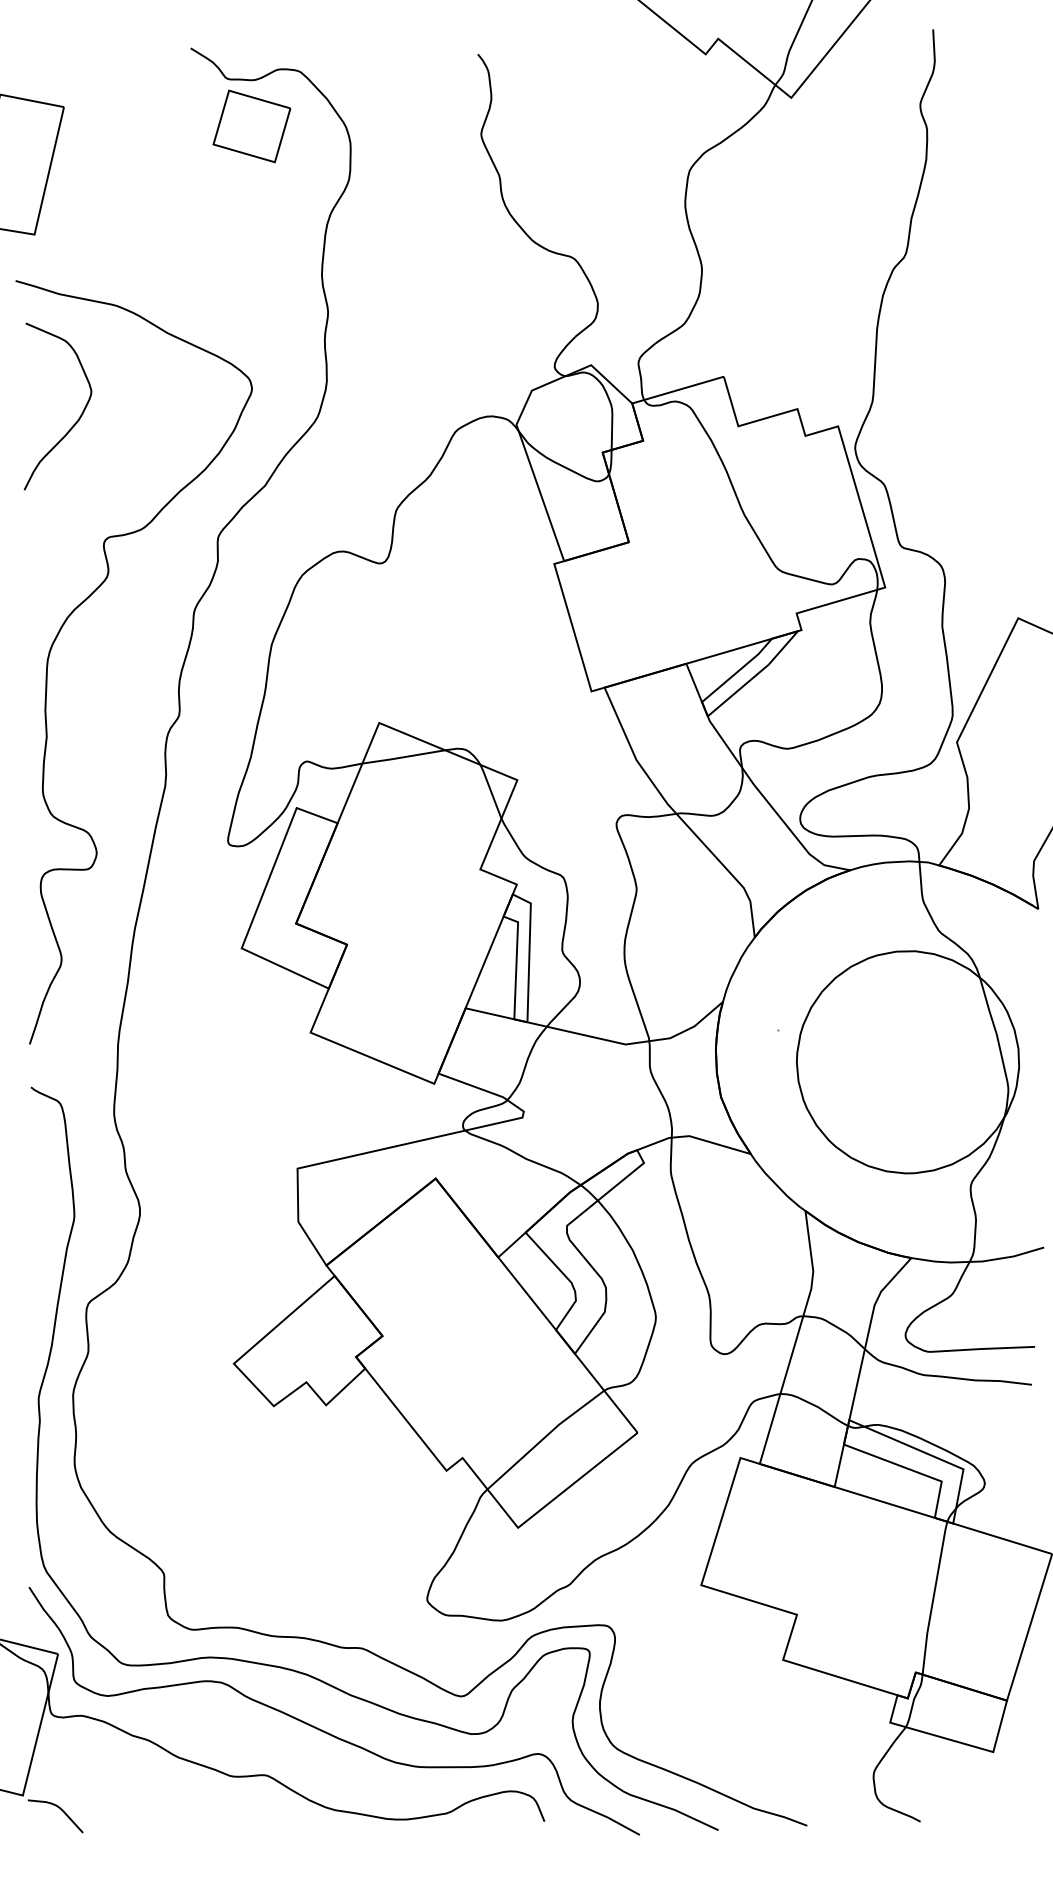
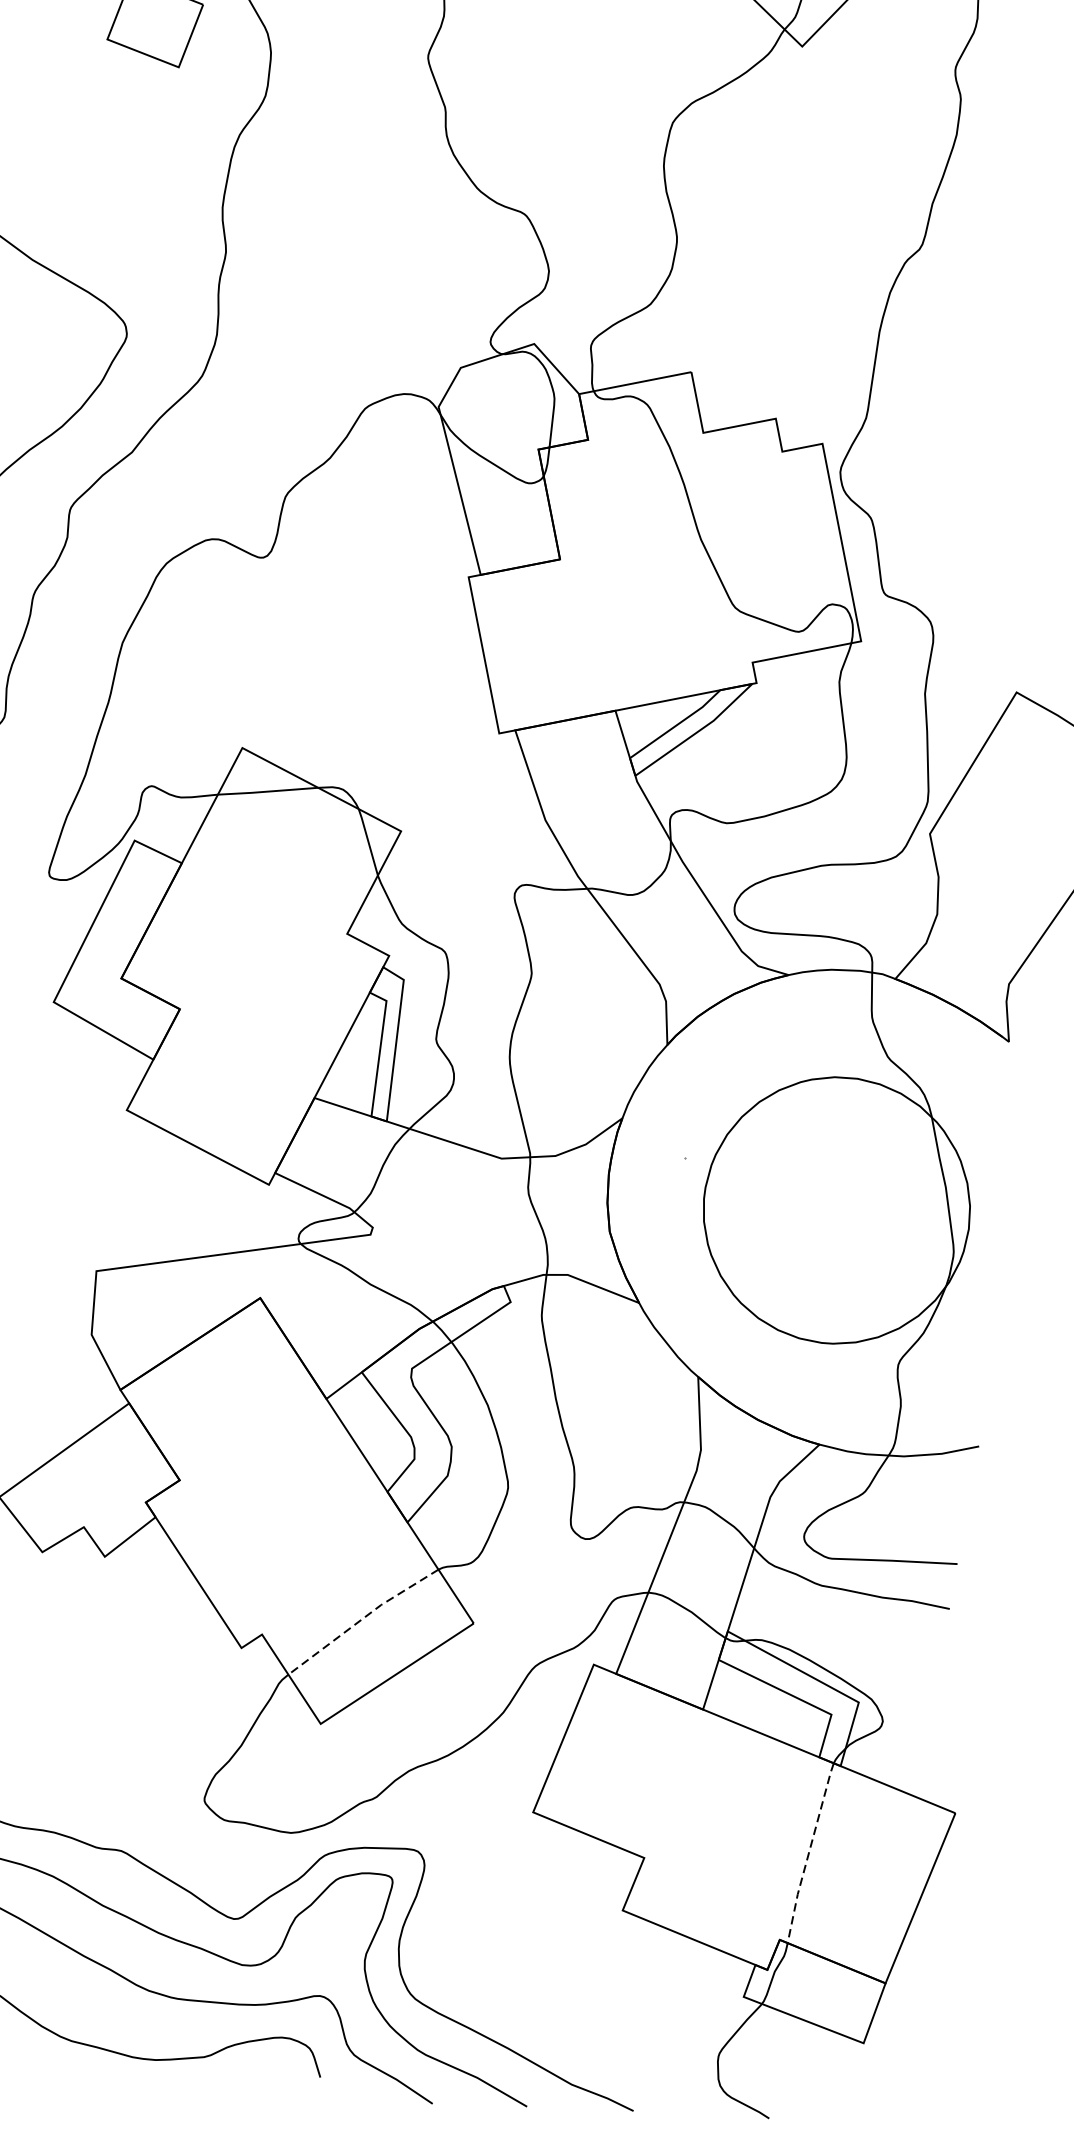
line: (544, 1437) -> (362, 1618), solid -> dashed
line: (933, 1598) -> (808, 1853), solid -> dashed

